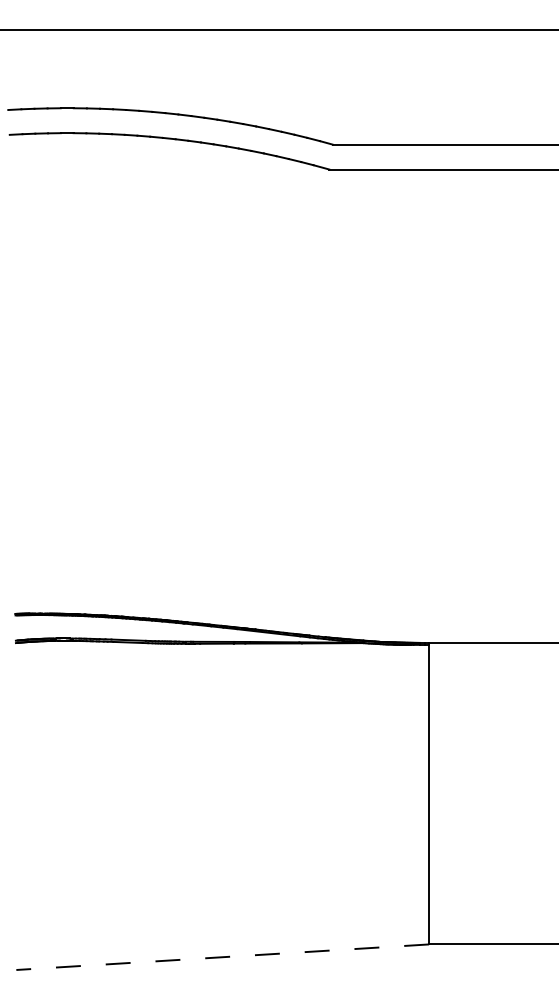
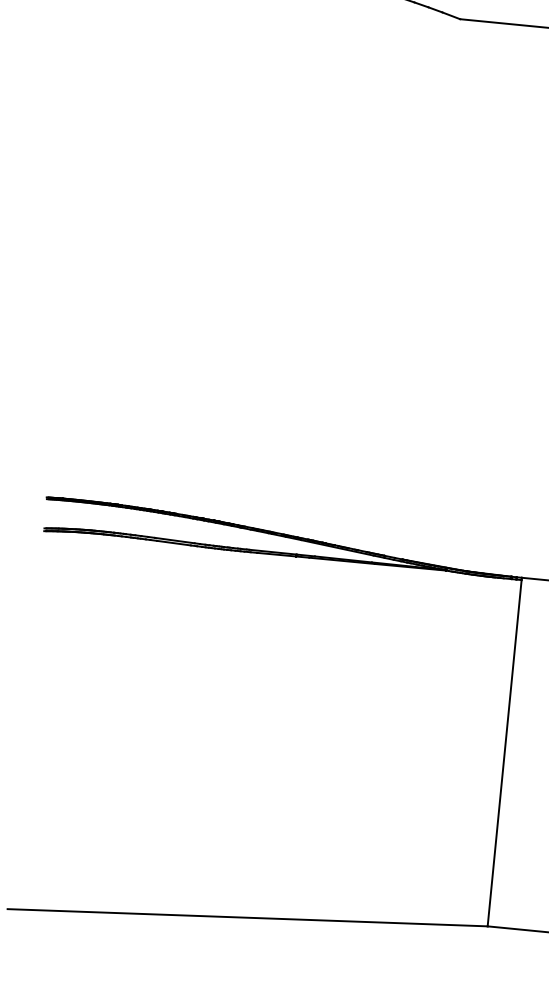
line: (222, 957) -> (247, 918), dashed -> solid

